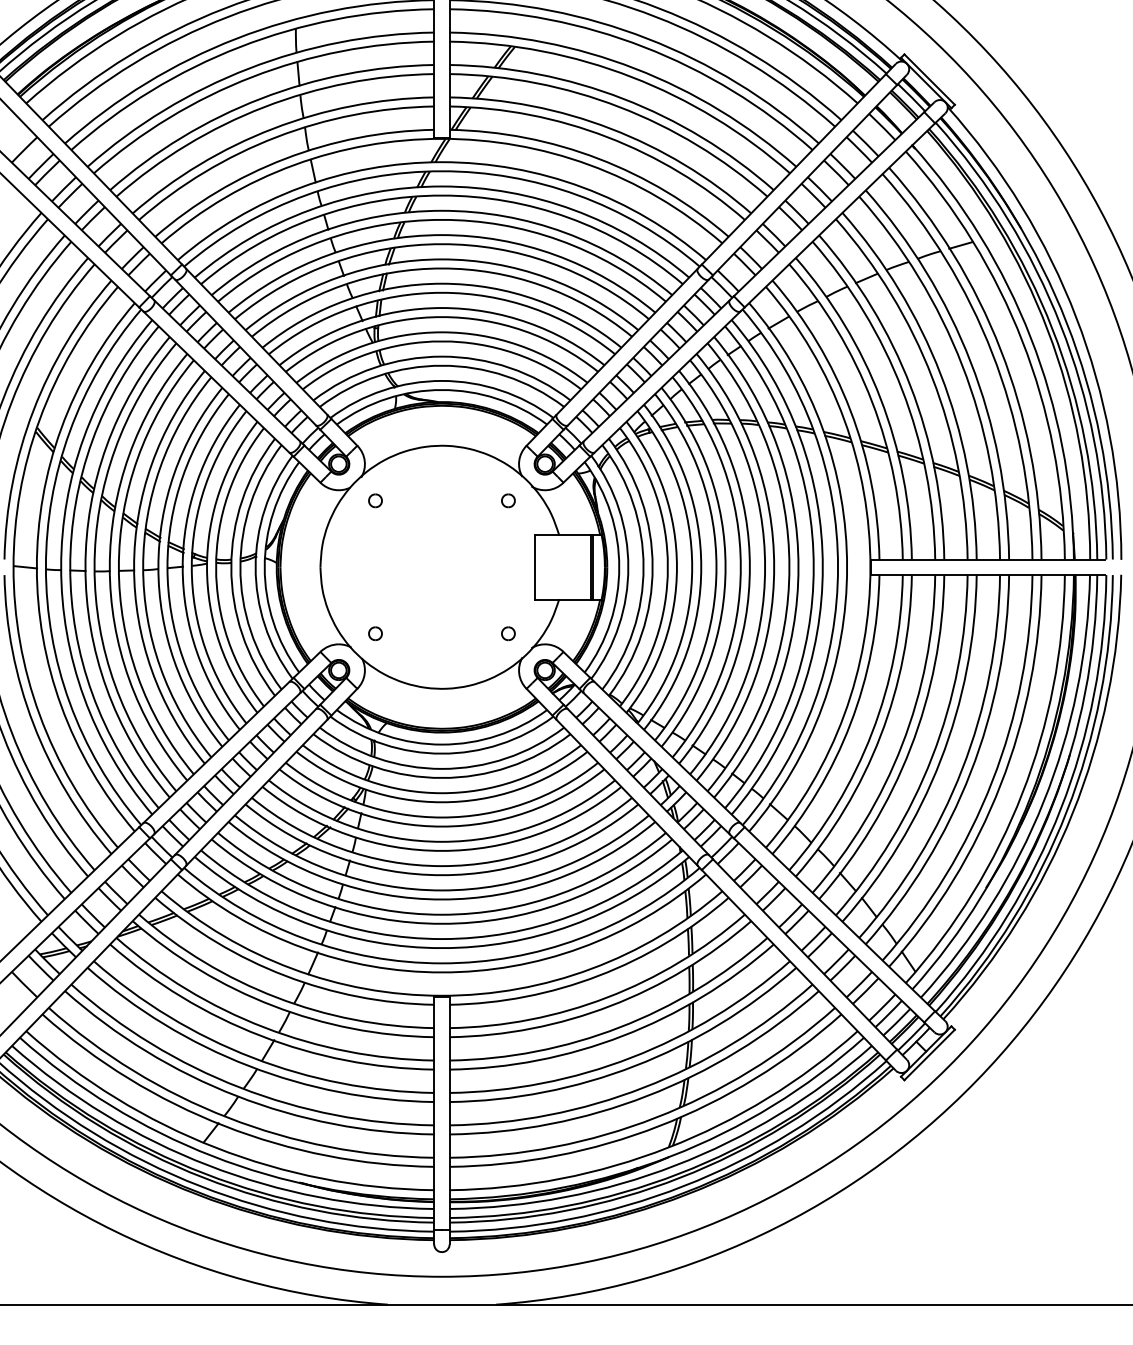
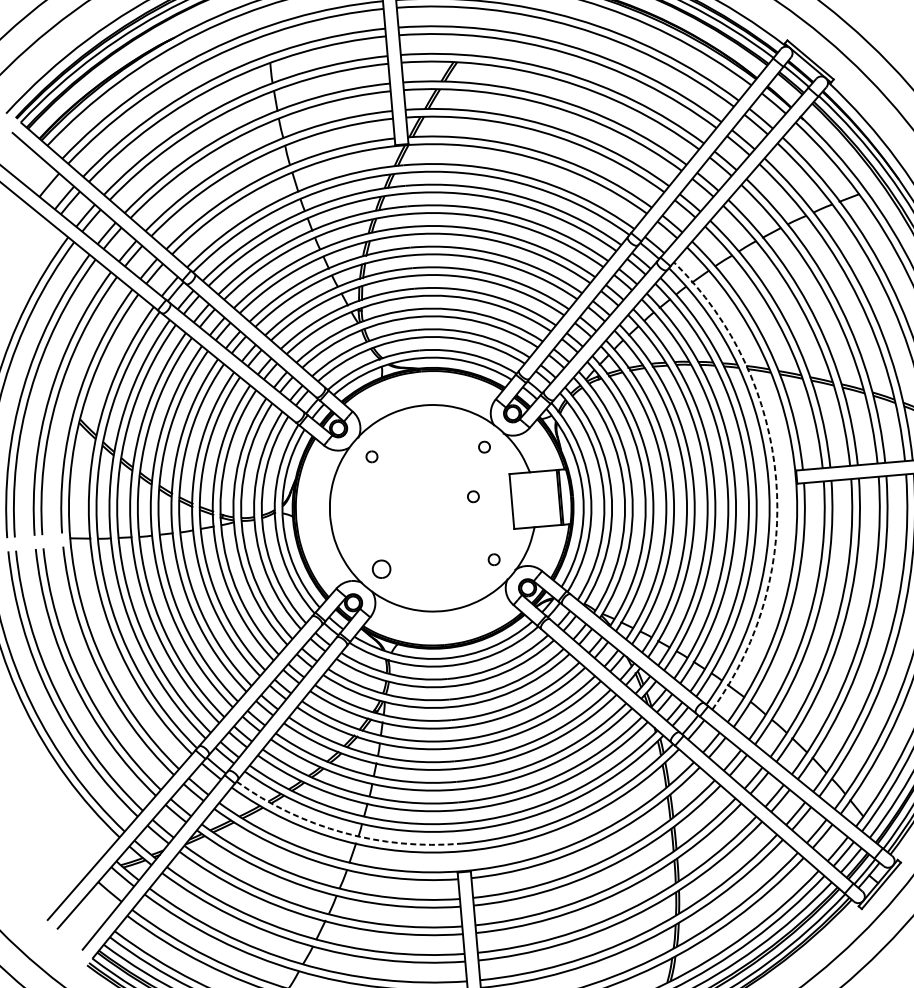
part: (490, 557) -> (473, 496), added
arc: (847, 567) -> (776, 479), solid -> dashed
part: (375, 633) -> (381, 569), size x1.6
arc: (304, 938) -> (343, 832), solid -> dashed

